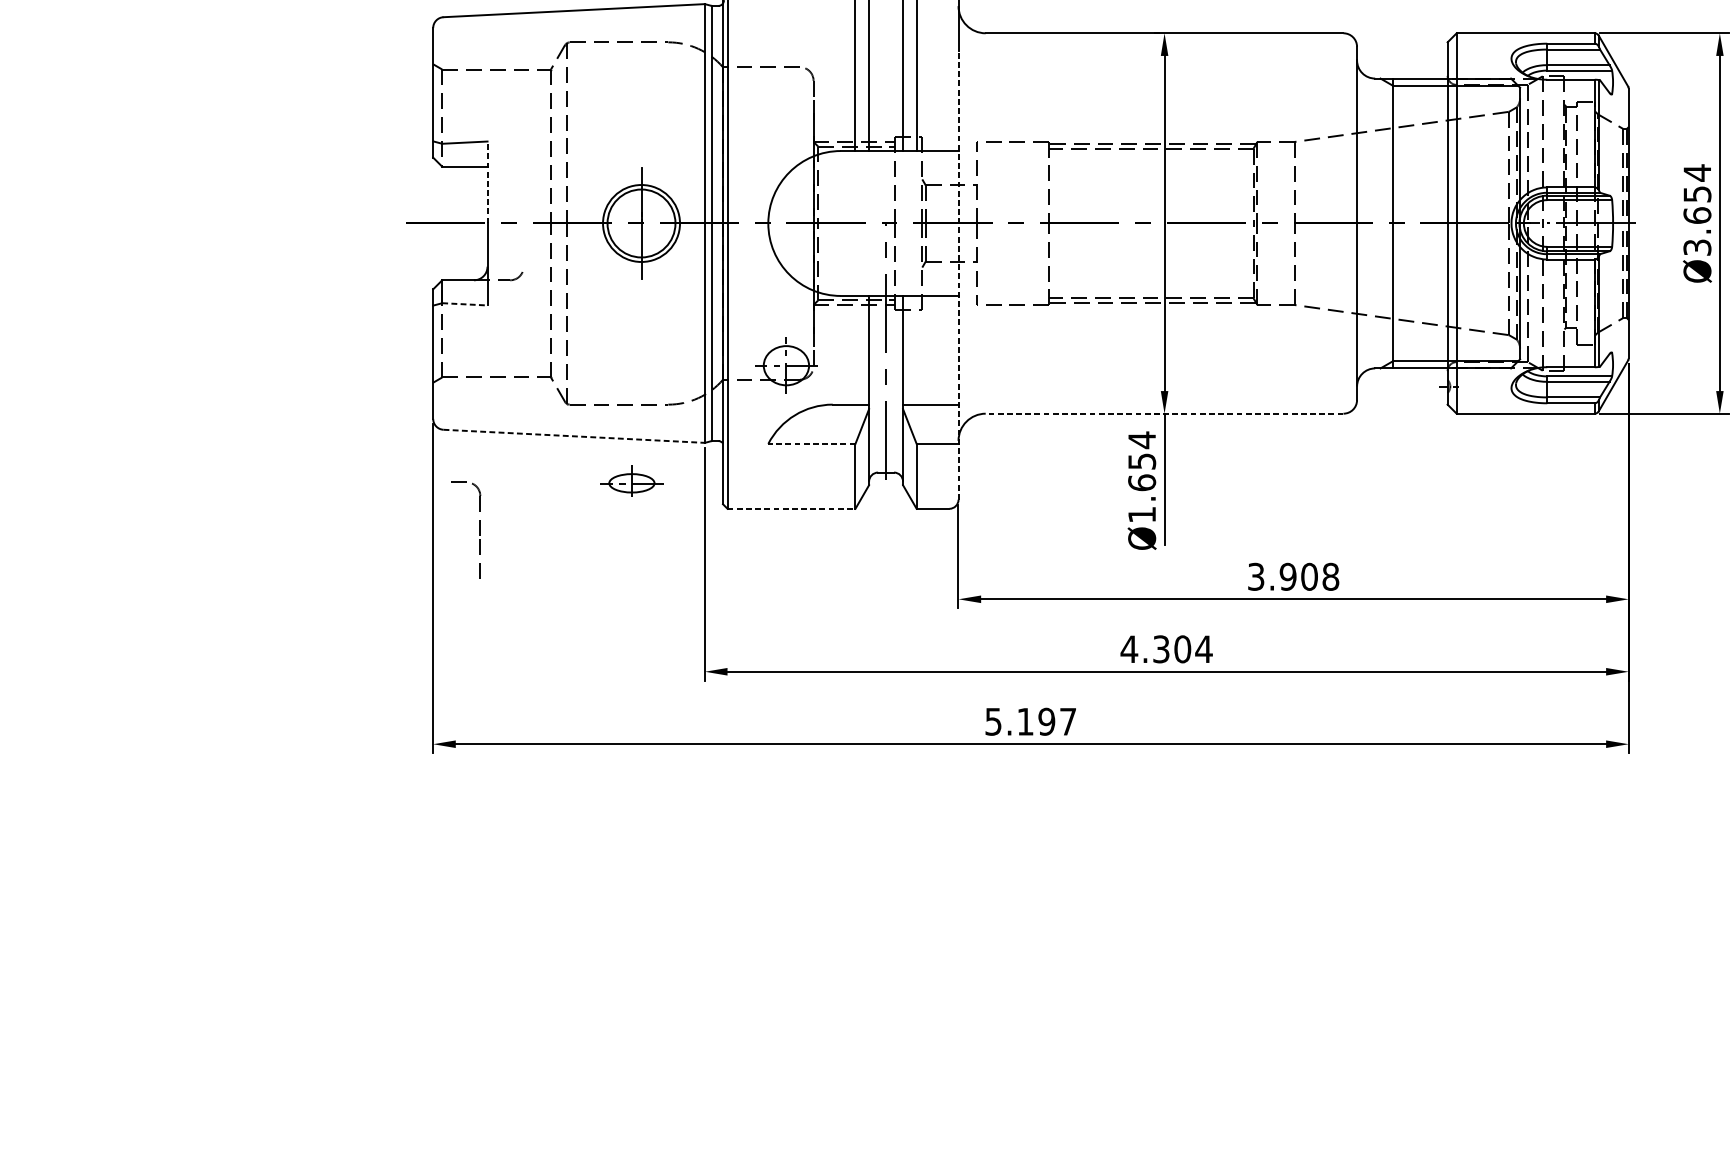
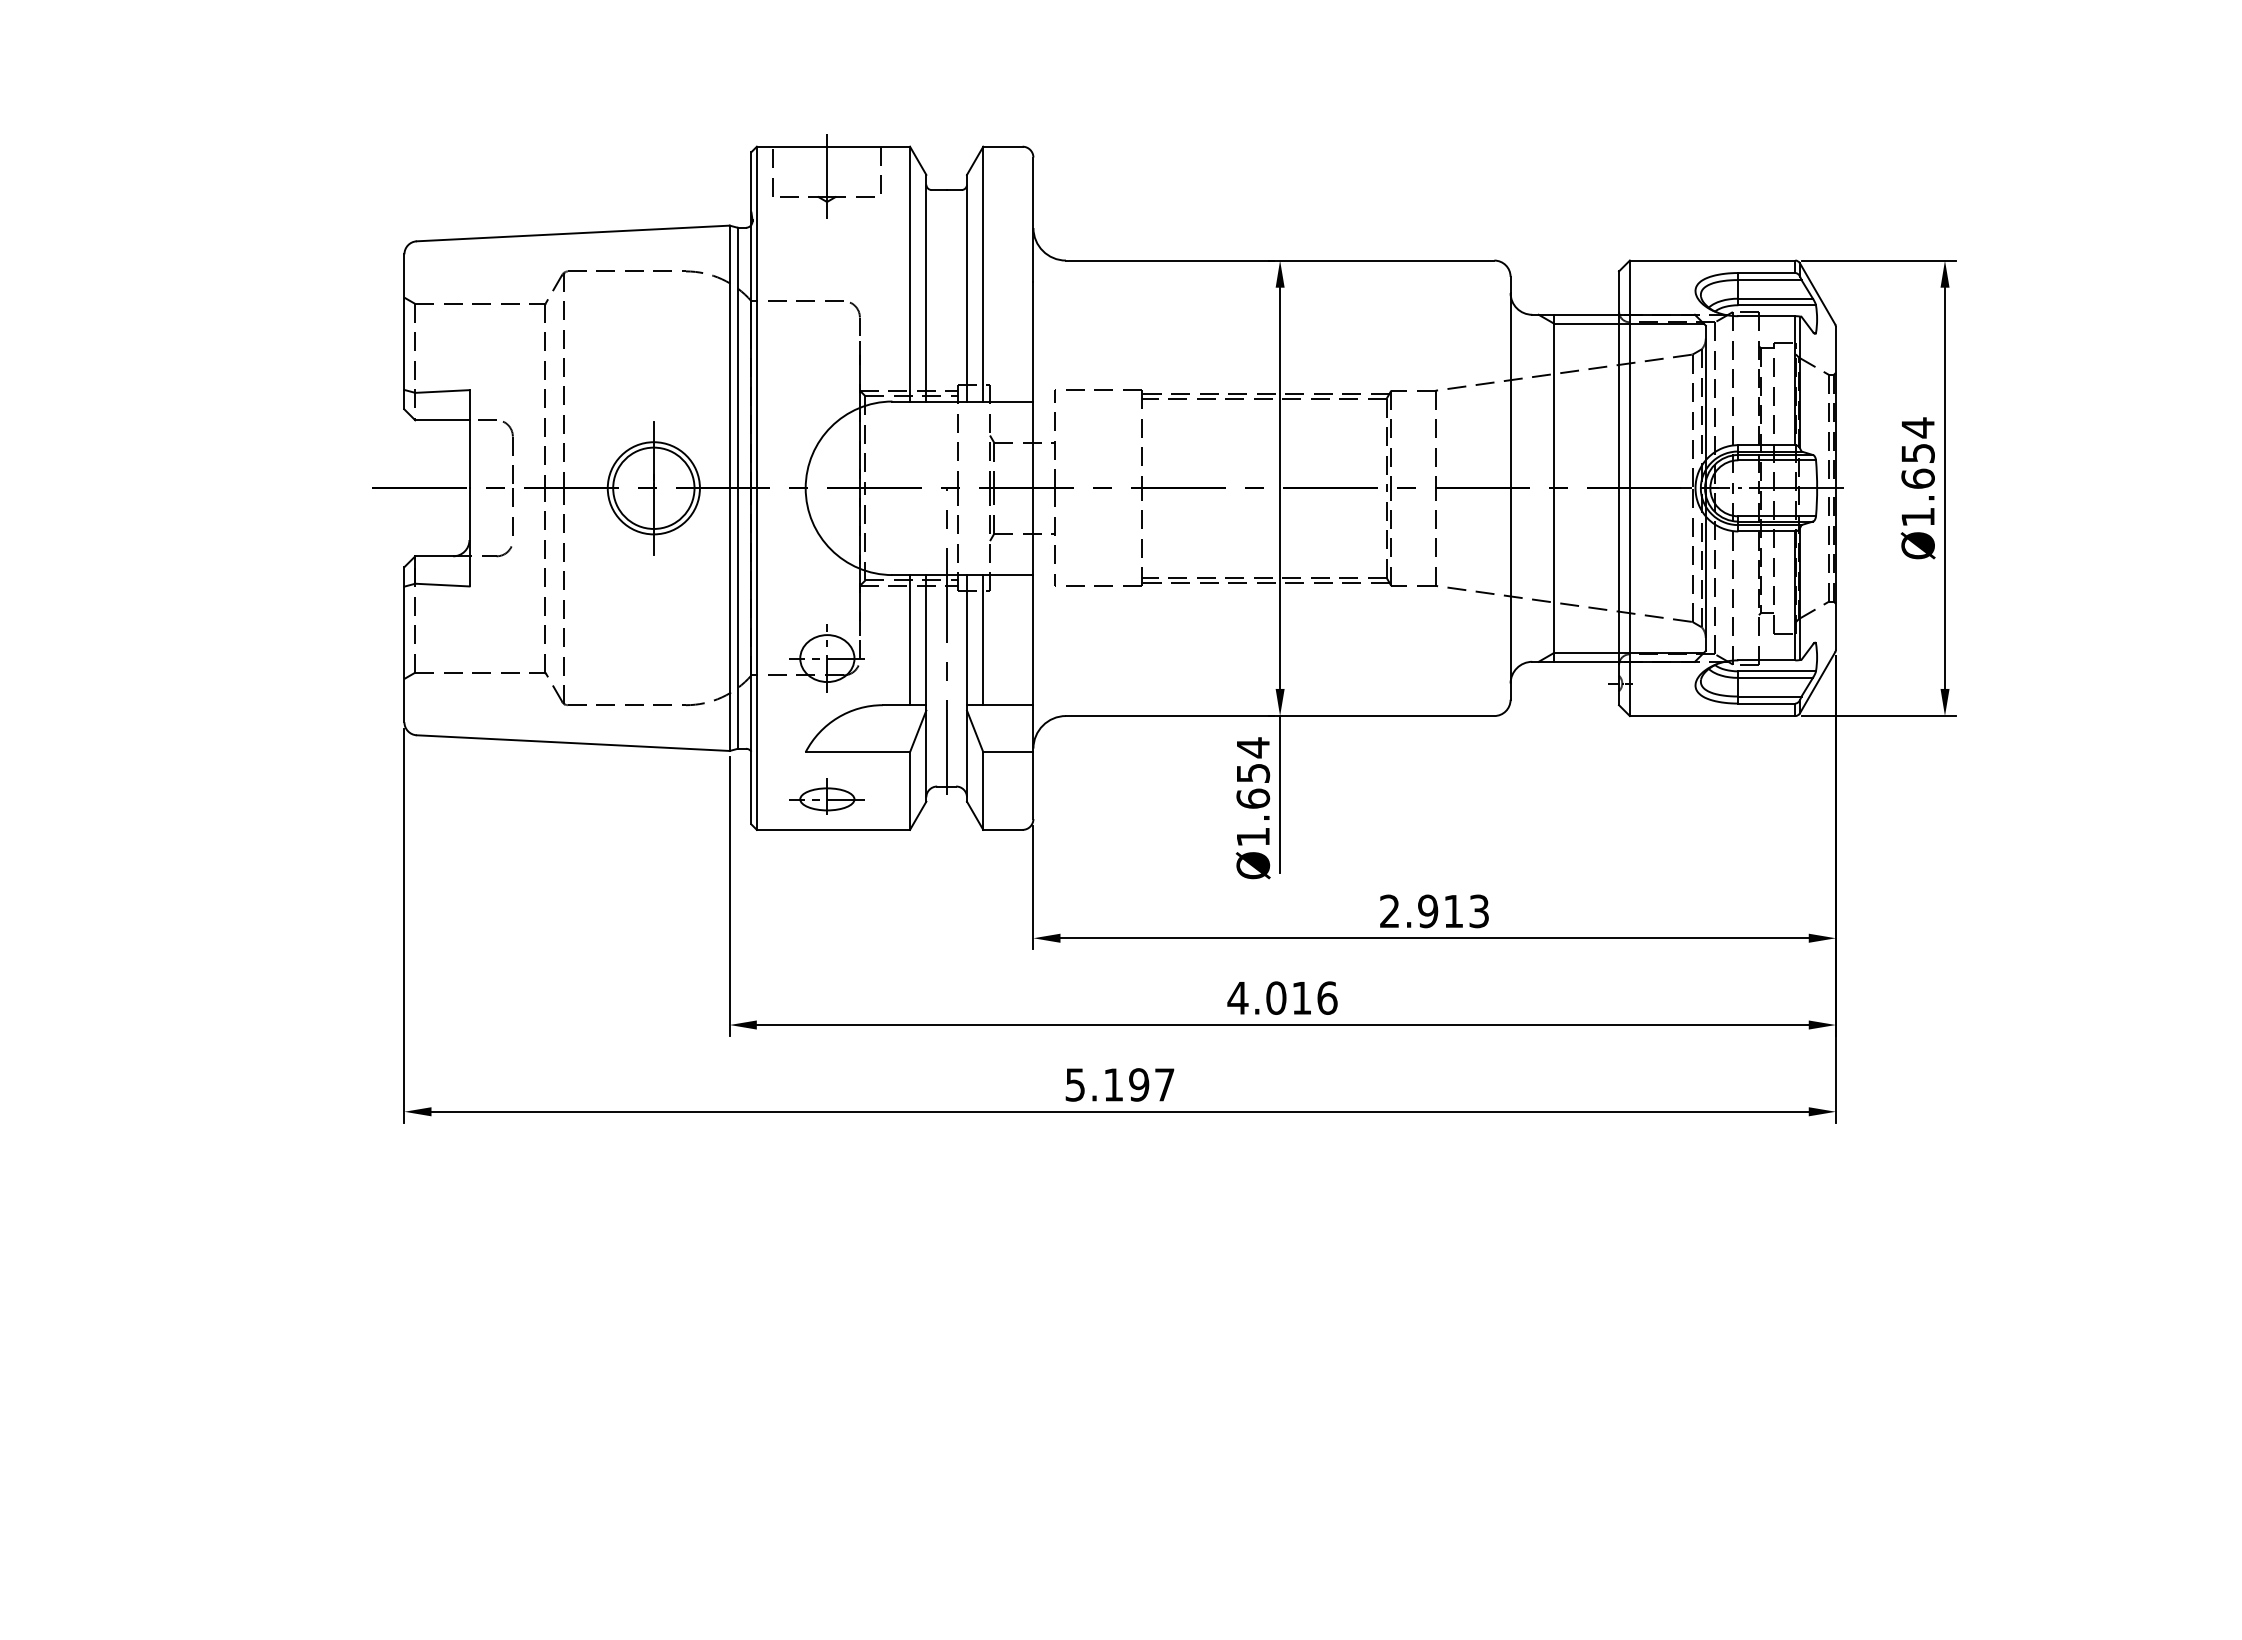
line: (487, 181) -> (469, 438), dashed -> solid
text: (1696, 247) -> (1917, 516), Ø3.654 -> Ø1.654
line: (958, 275) -> (1033, 550), dashed -> solid
line: (464, 304) -> (442, 585), dashed -> solid
line: (855, 350) -> (910, 640), added
line: (916, 350) -> (983, 640), added
line: (1164, 414) -> (1279, 716), dashed -> solid
line: (574, 436) -> (573, 743), dashed -> solid
line: (811, 444) -> (857, 752), dashed -> solid
part: (631, 480) -> (826, 796), moved
line: (791, 508) -> (833, 829), dashed -> solid
part: (480, 530) -> (512, 477), moved
text: (1293, 576) -> (1434, 911), 3.908 -> 2.913
text: (1182, 648) -> (1301, 997), 4.304 -> 4.016

